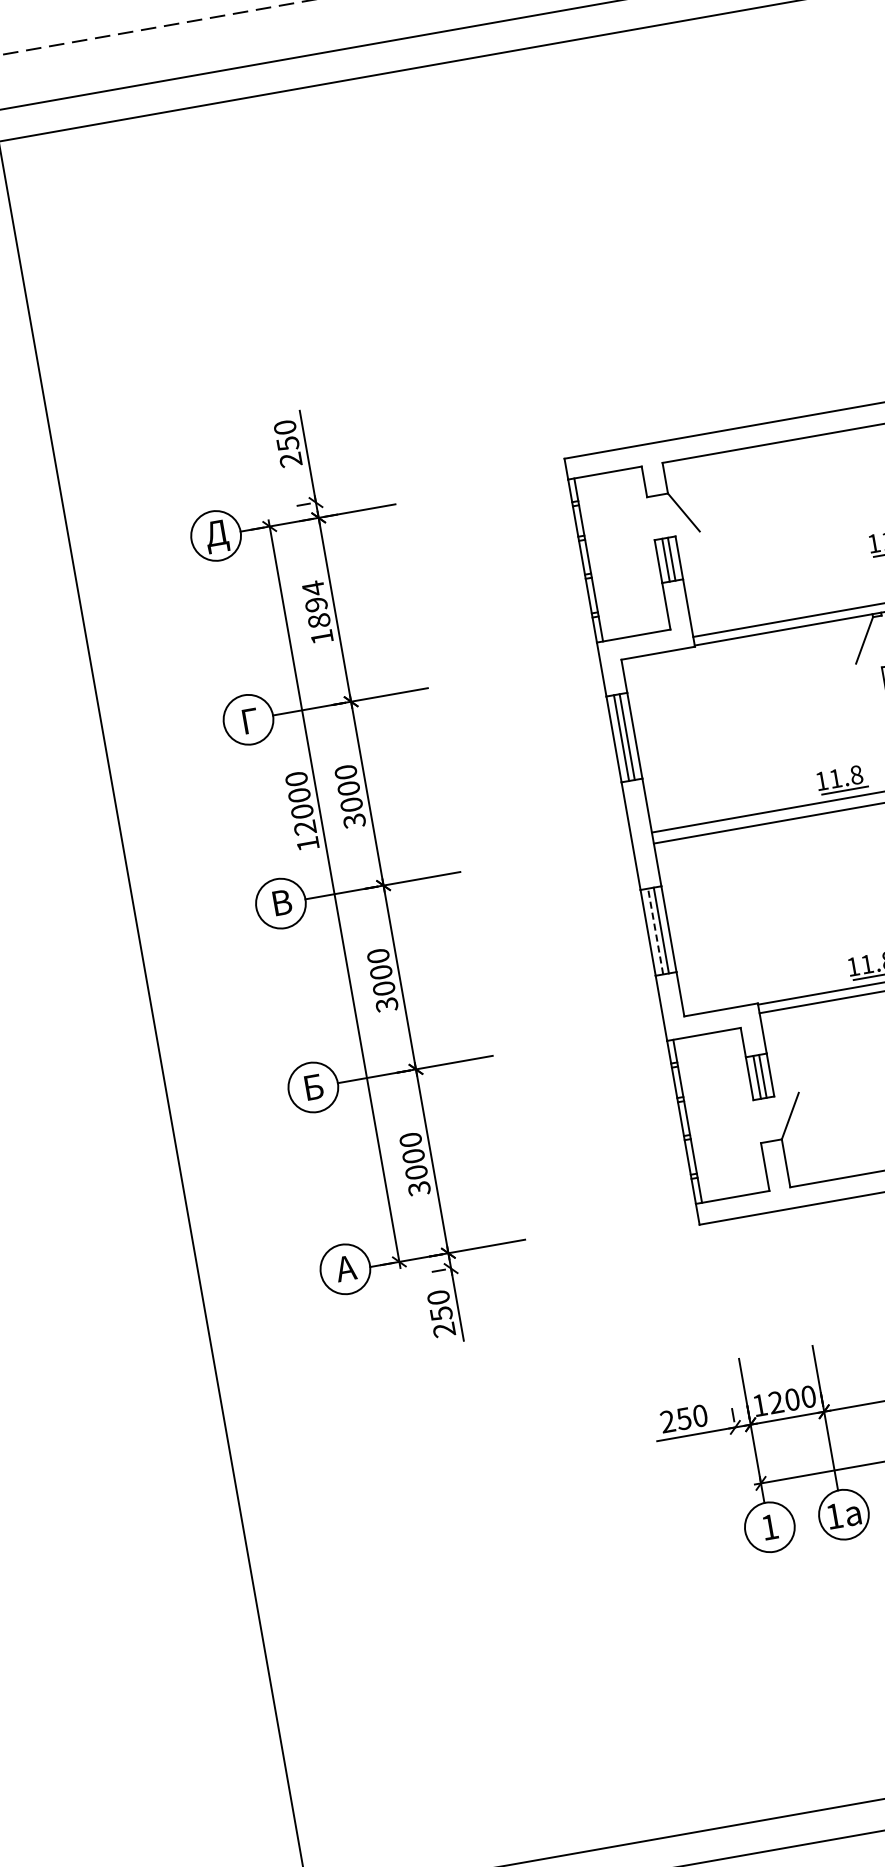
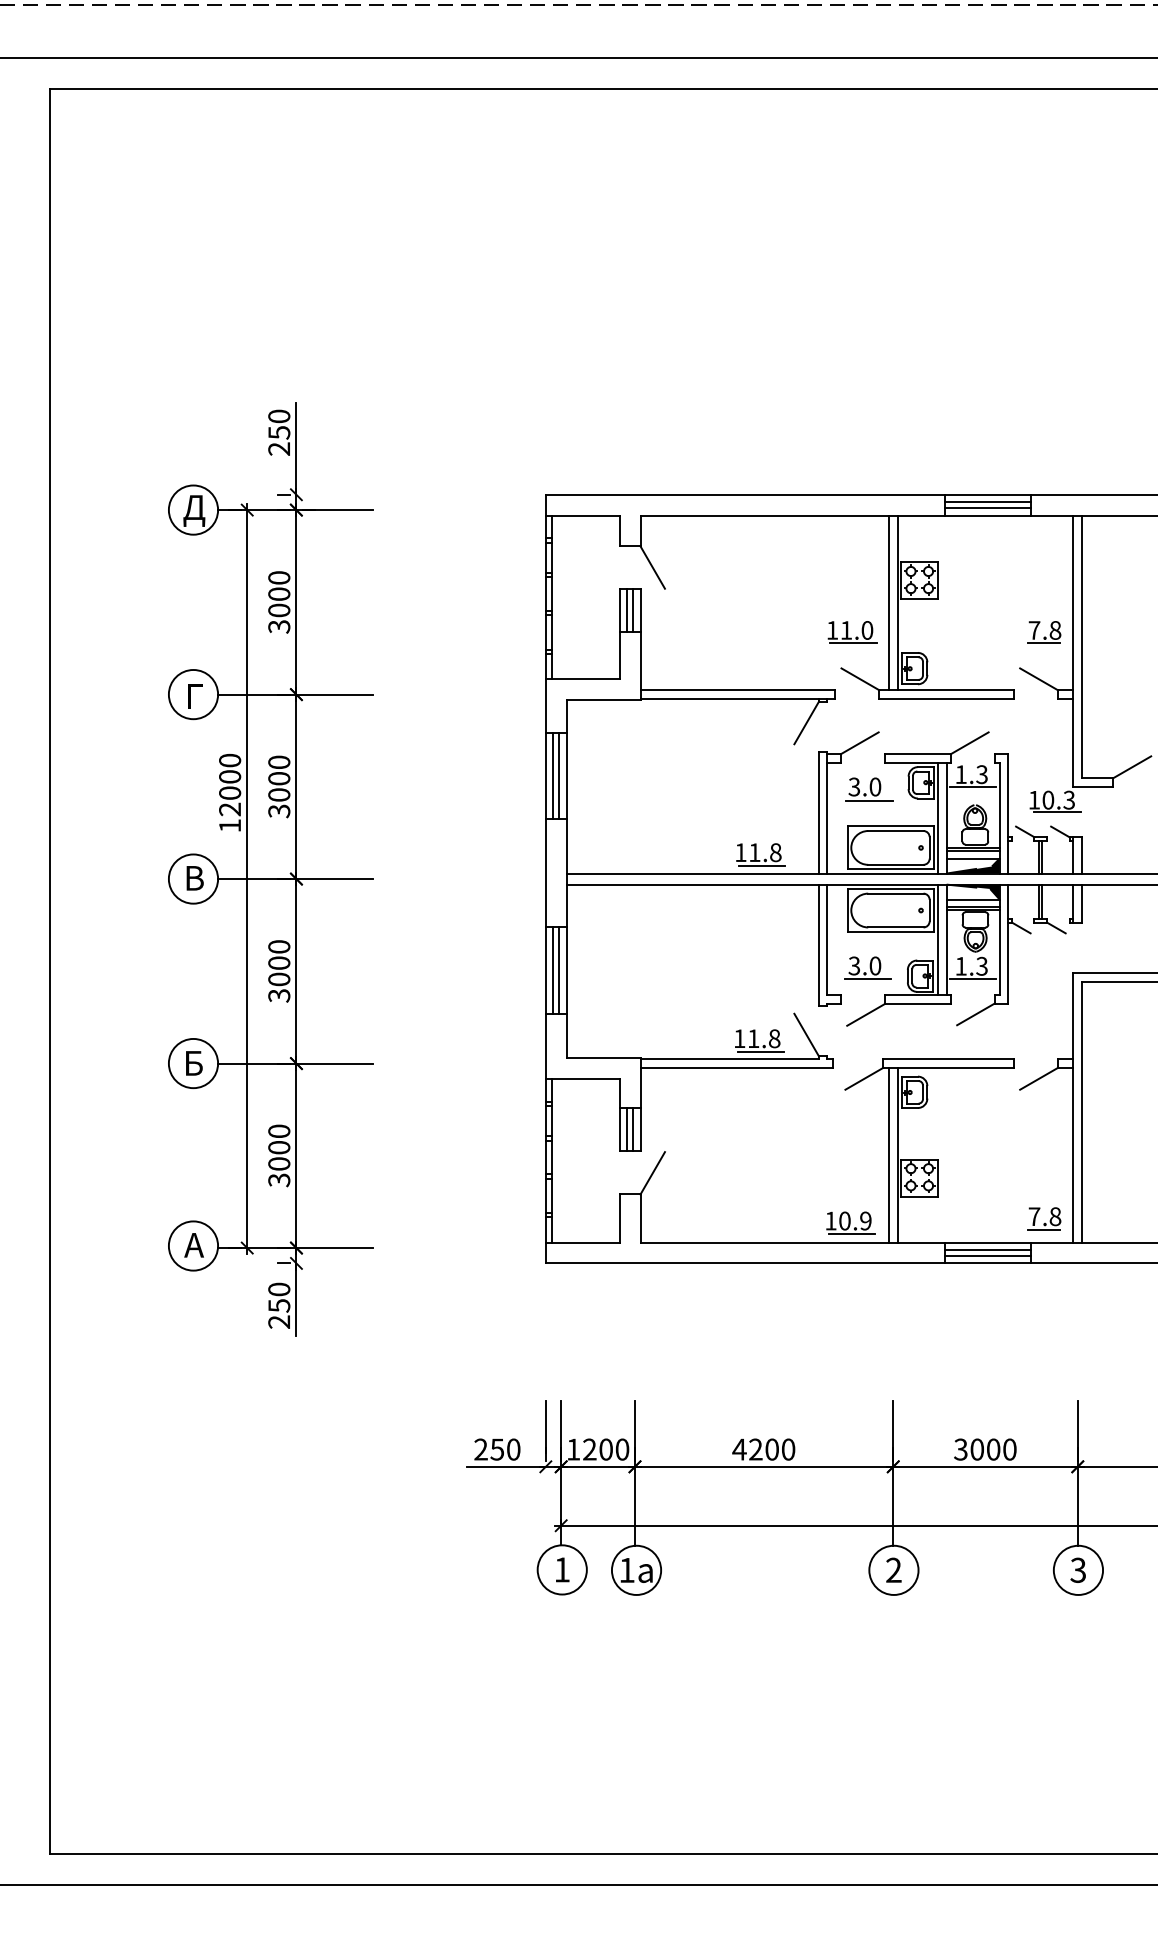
text: (317, 611) -> (279, 601), 1894 -> 3000
line: (655, 931) -> (553, 970), dashed -> solid
line: (727, 1387) -> (545, 1426), added

